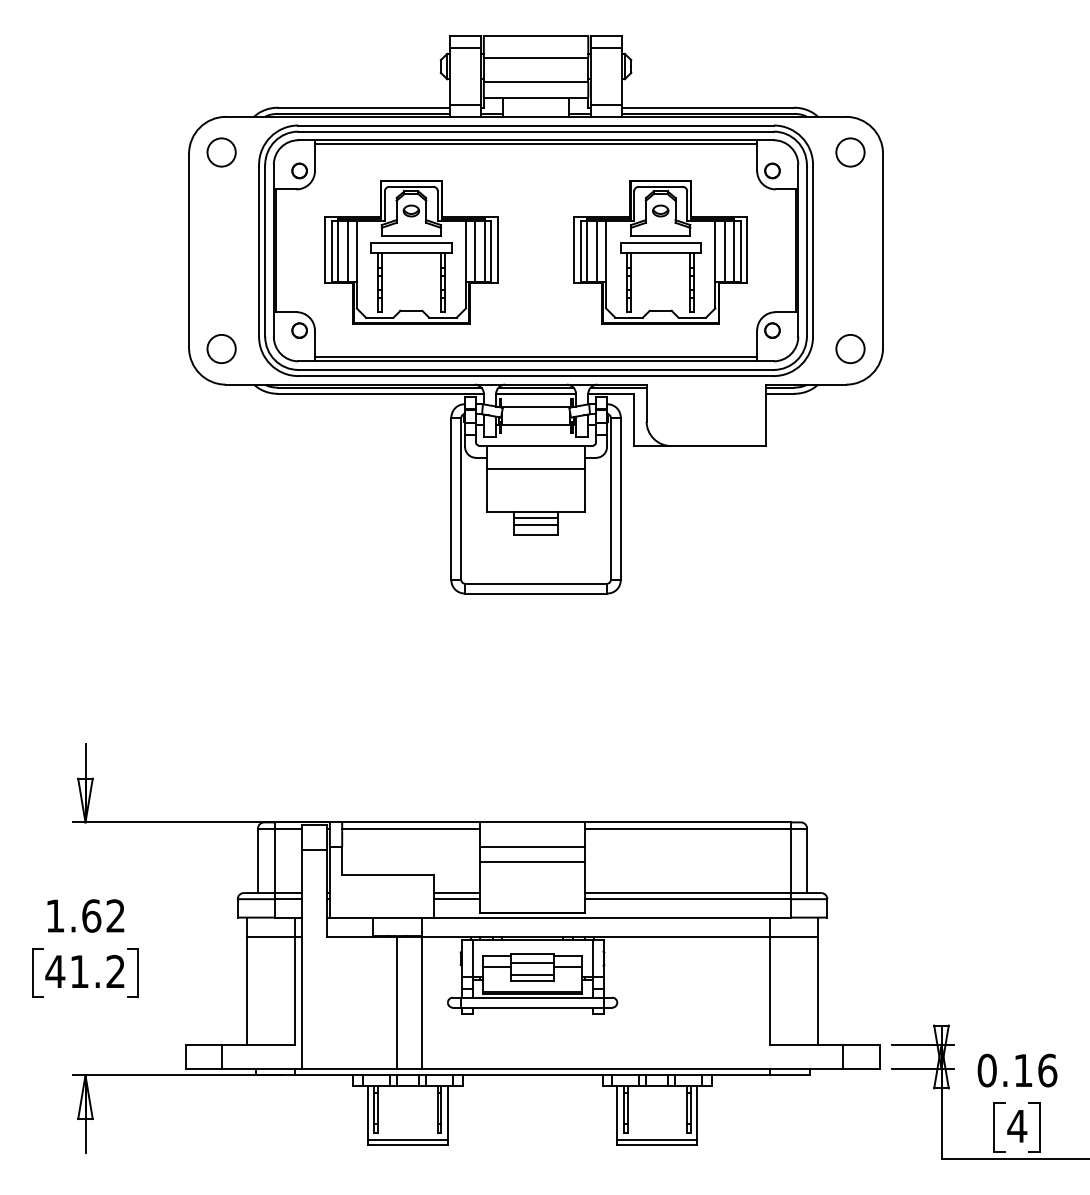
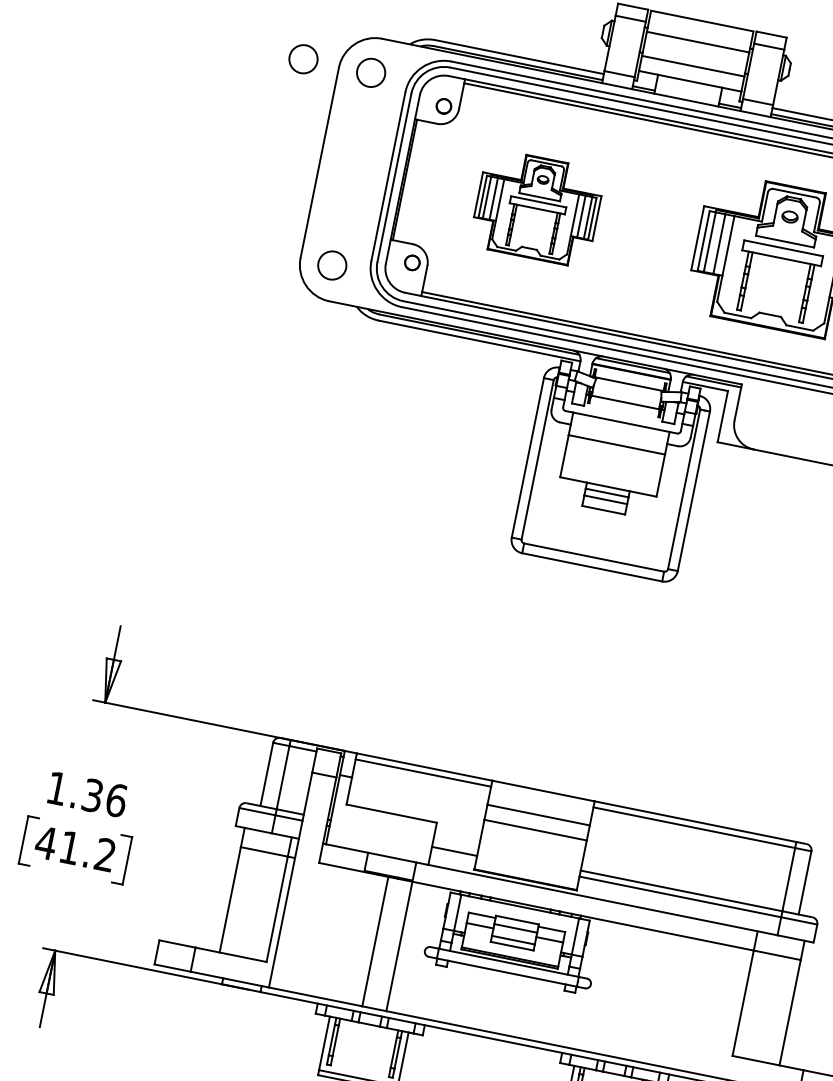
circle: (152, 152) -> (303, 59), added
part: (411, 252) -> (537, 208), size x0.7
line: (457, 893) -> (455, 845), removed
text: (103, 915) -> (104, 797), 1.62 -> 1.36

